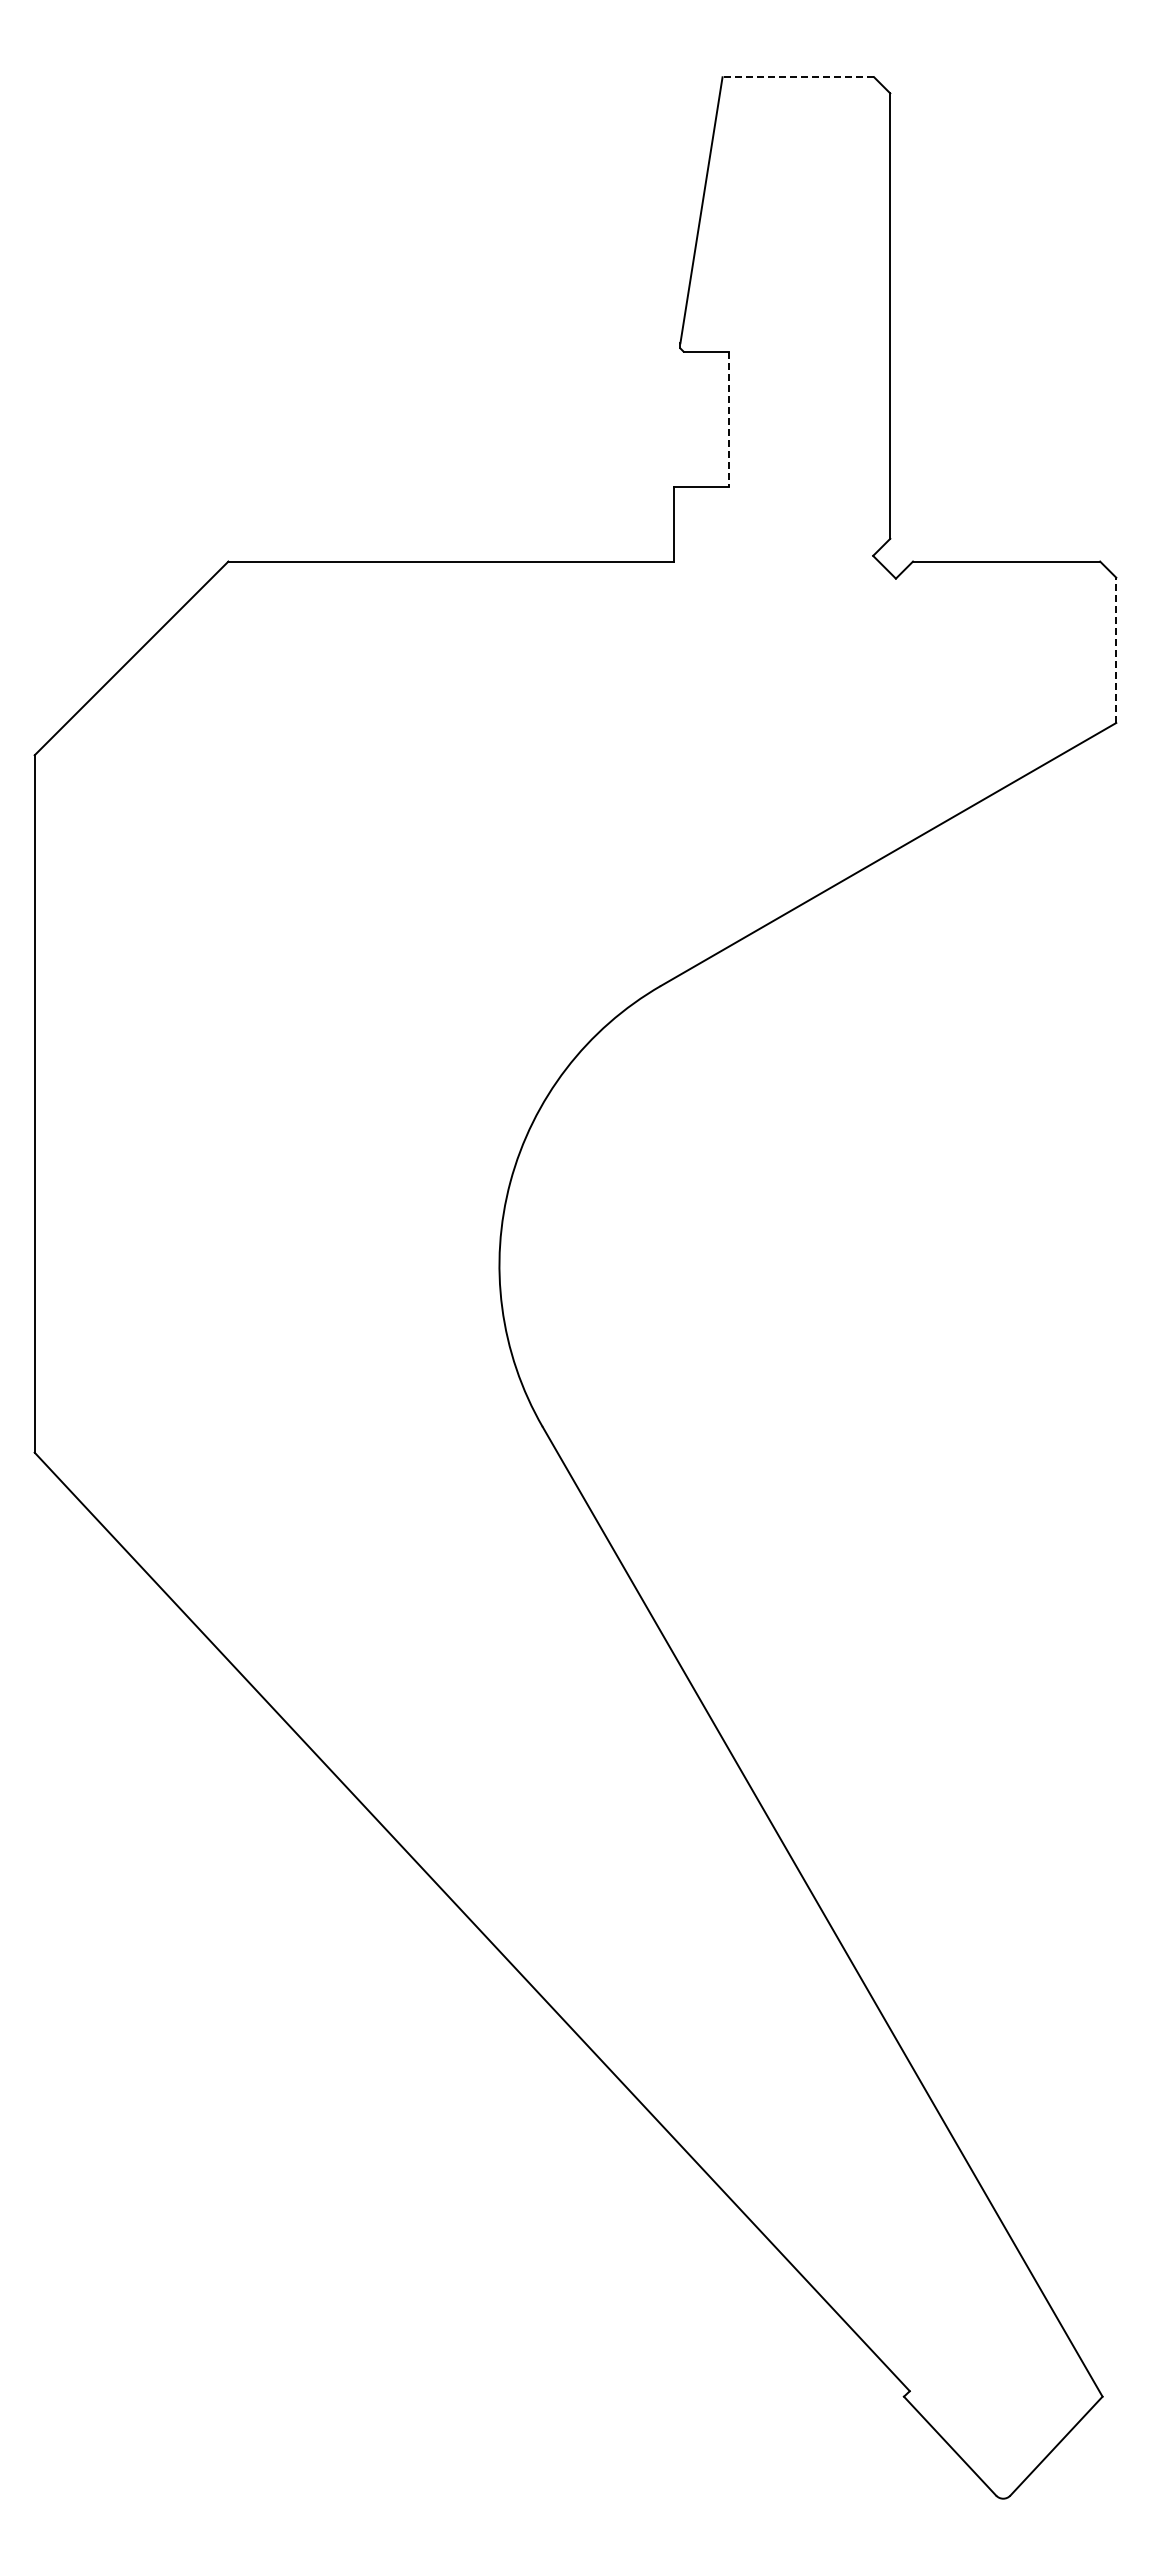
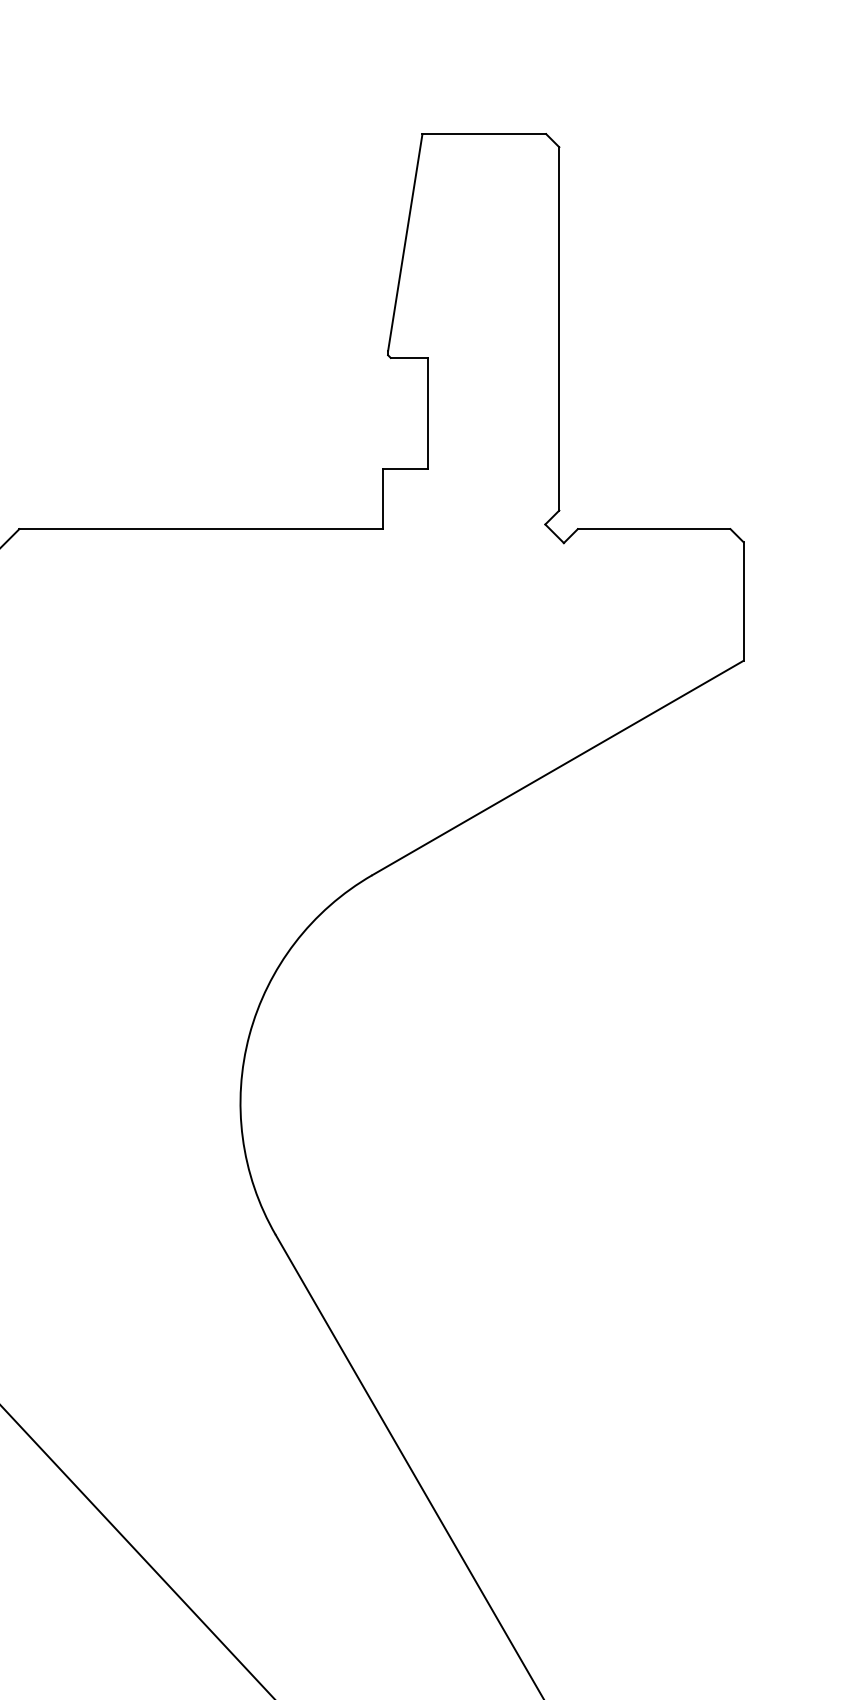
line: (798, 77) -> (484, 134), dashed -> solid
line: (728, 419) -> (427, 413), dashed -> solid
line: (1116, 650) -> (743, 601), dashed -> solid

